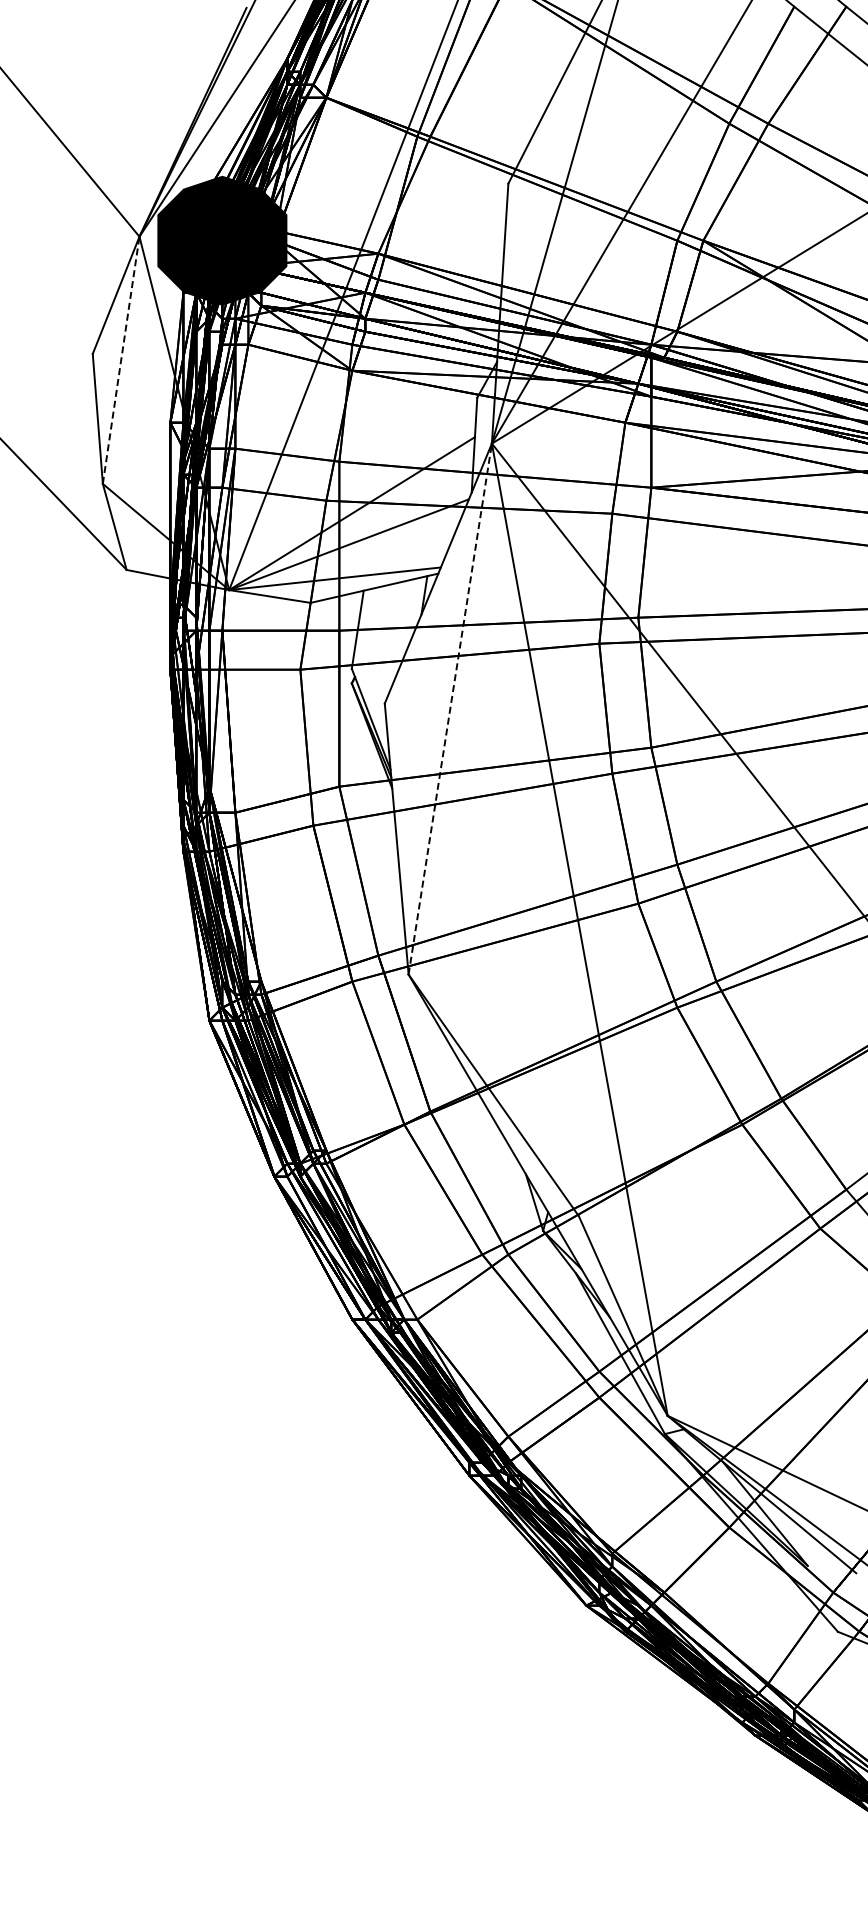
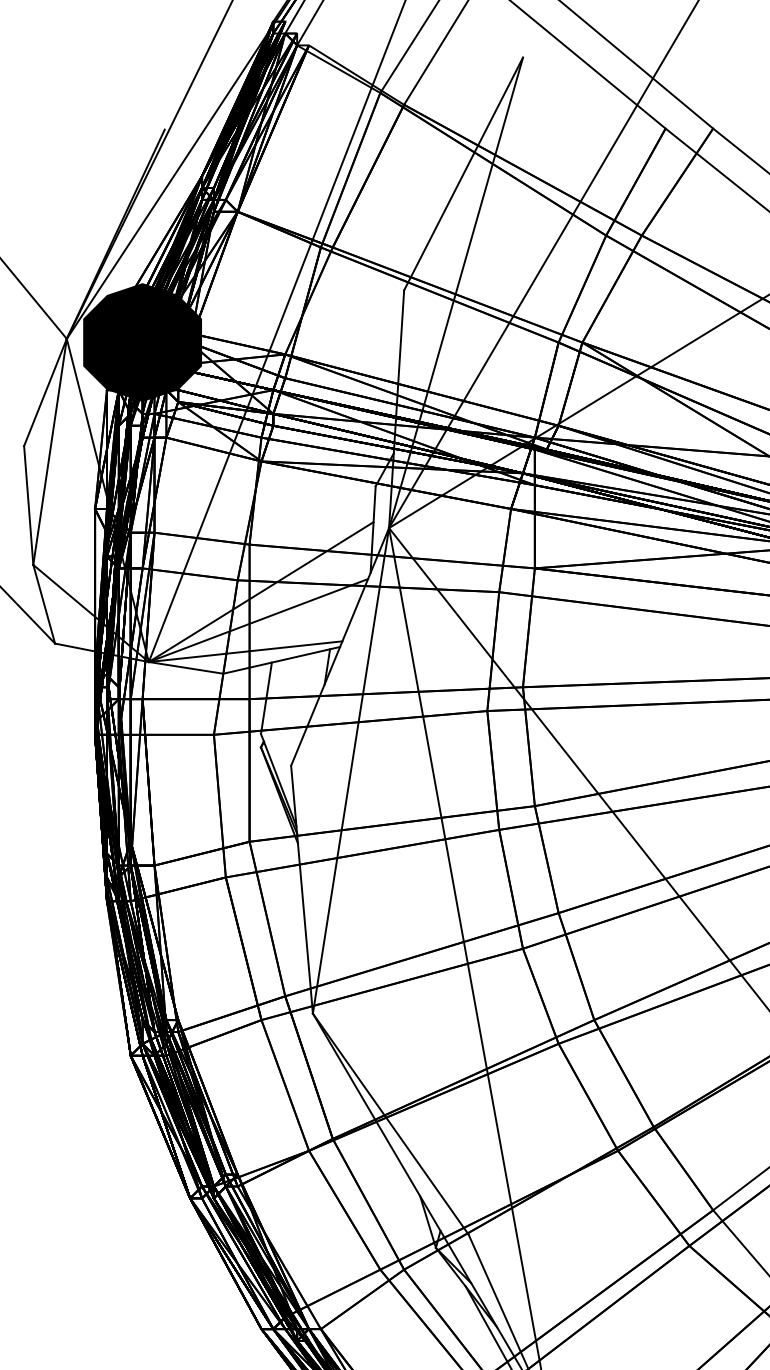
line: (121, 360) -> (50, 452), dashed -> solid
line: (450, 709) -> (351, 771), dashed -> solid

